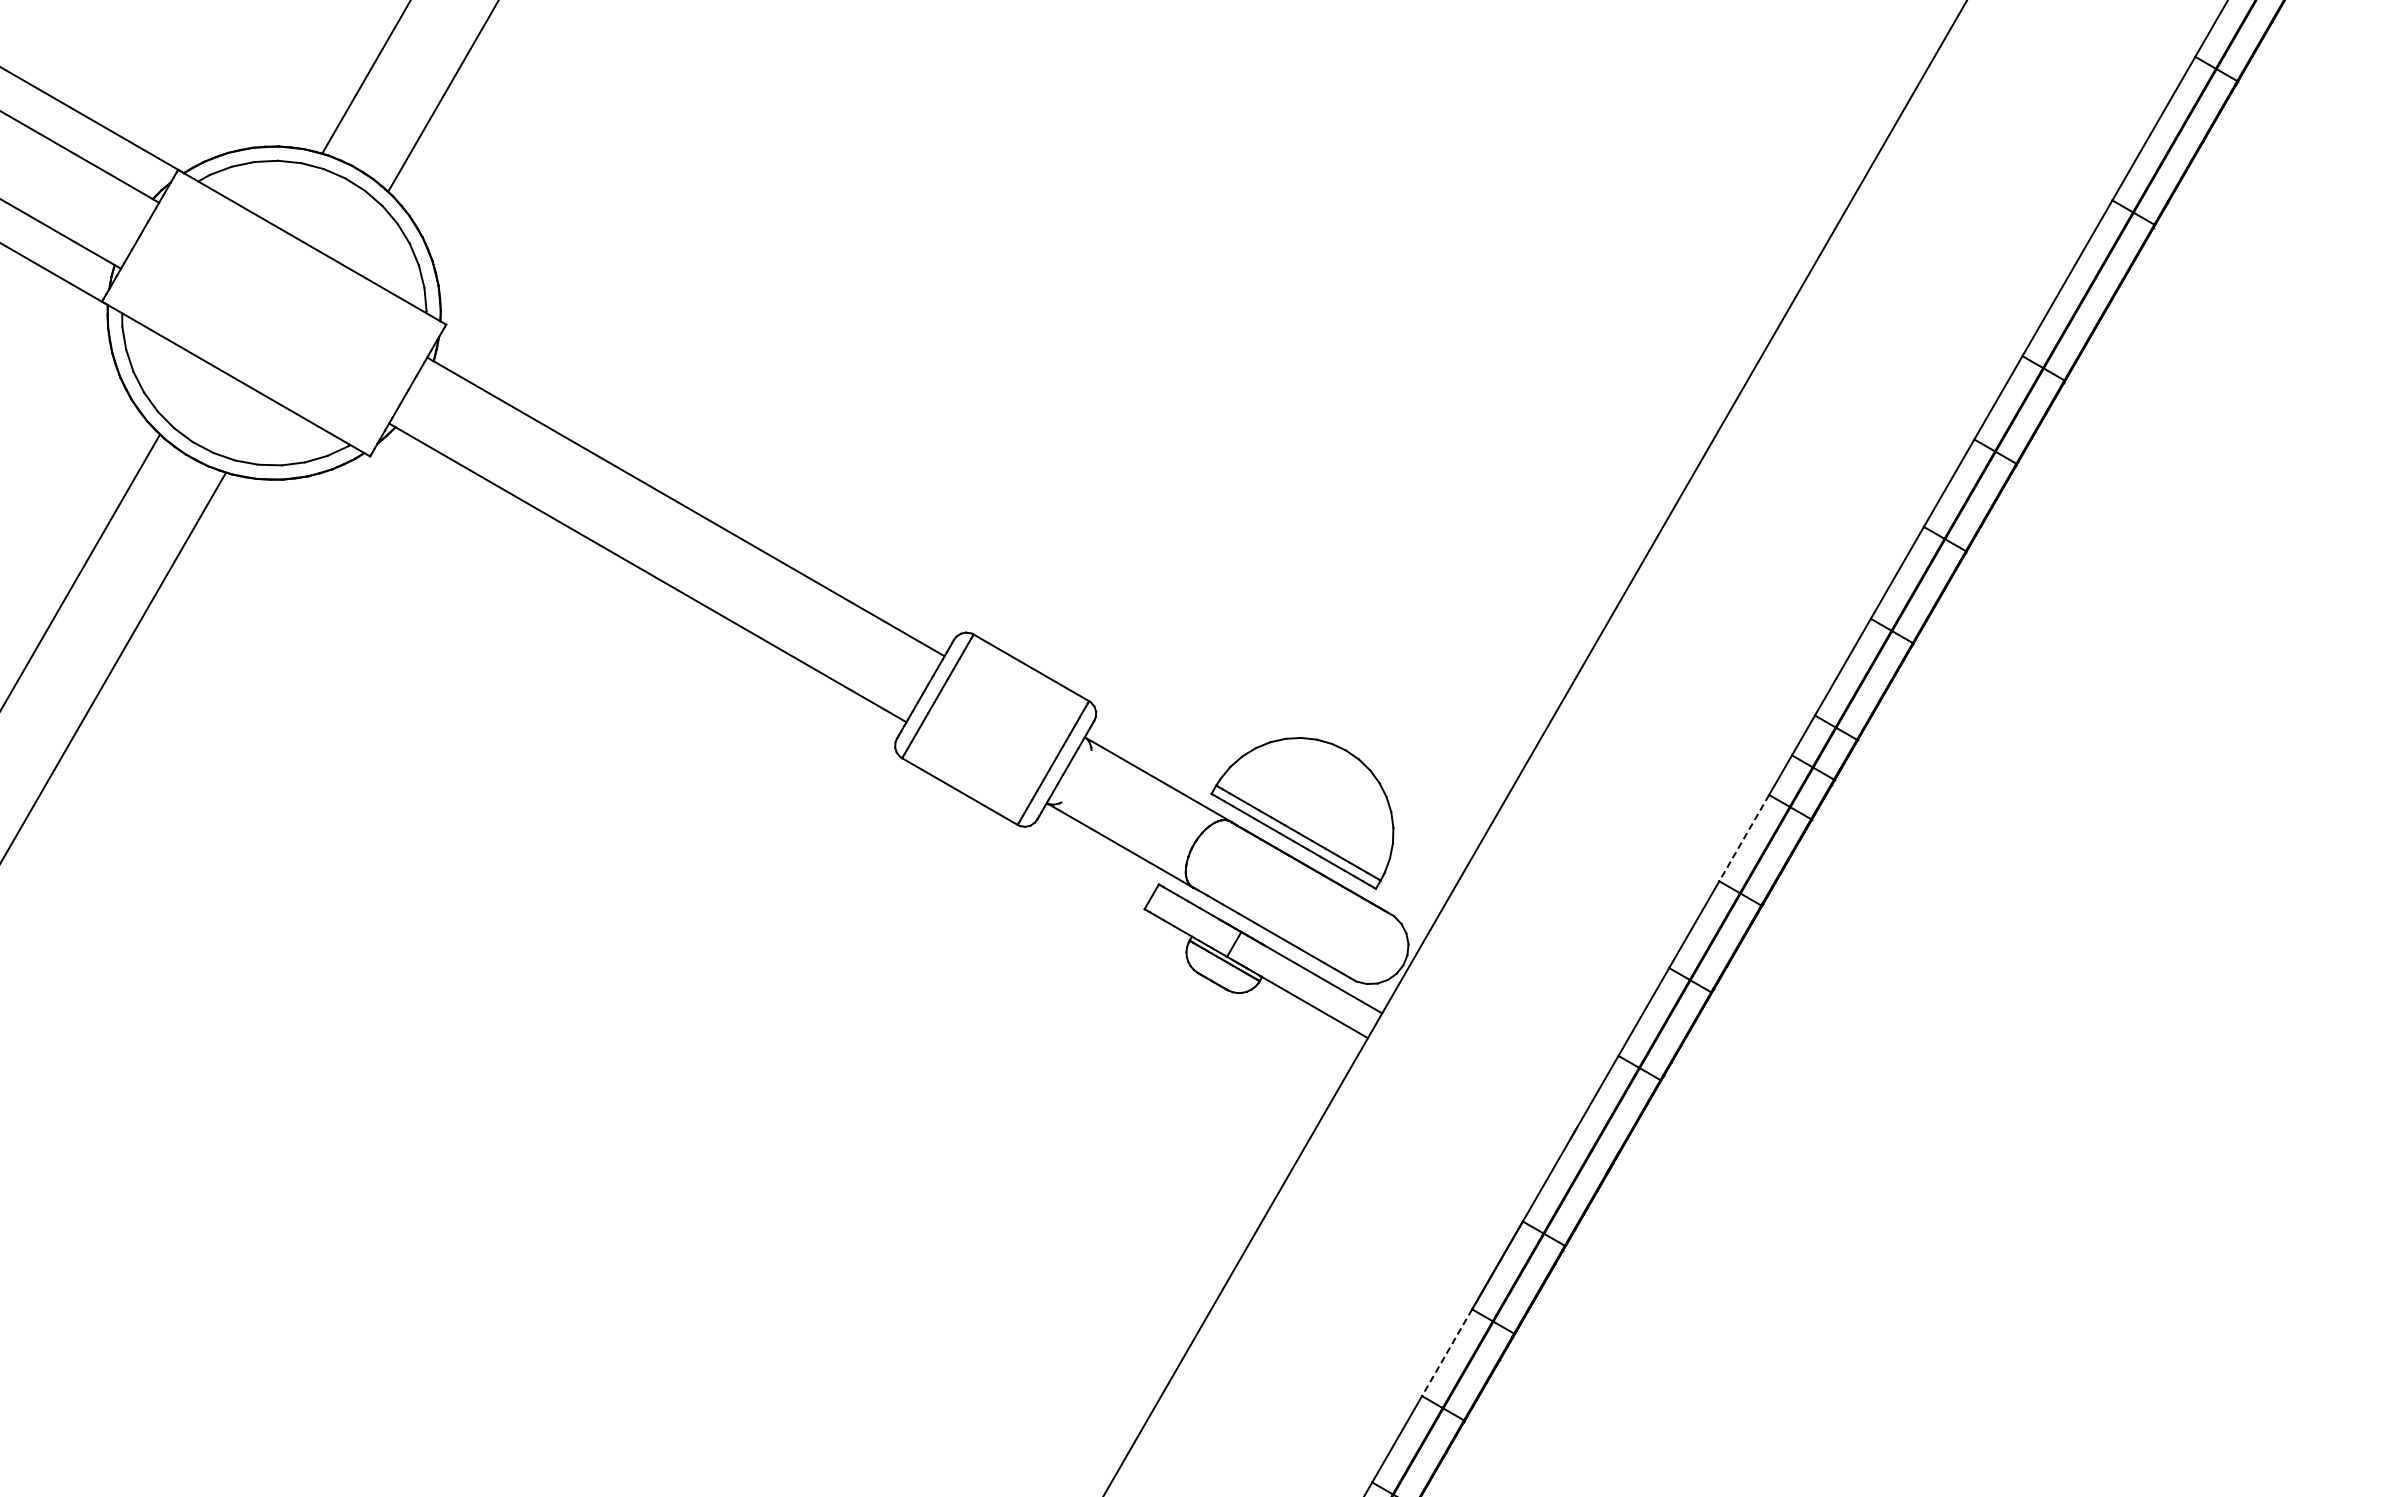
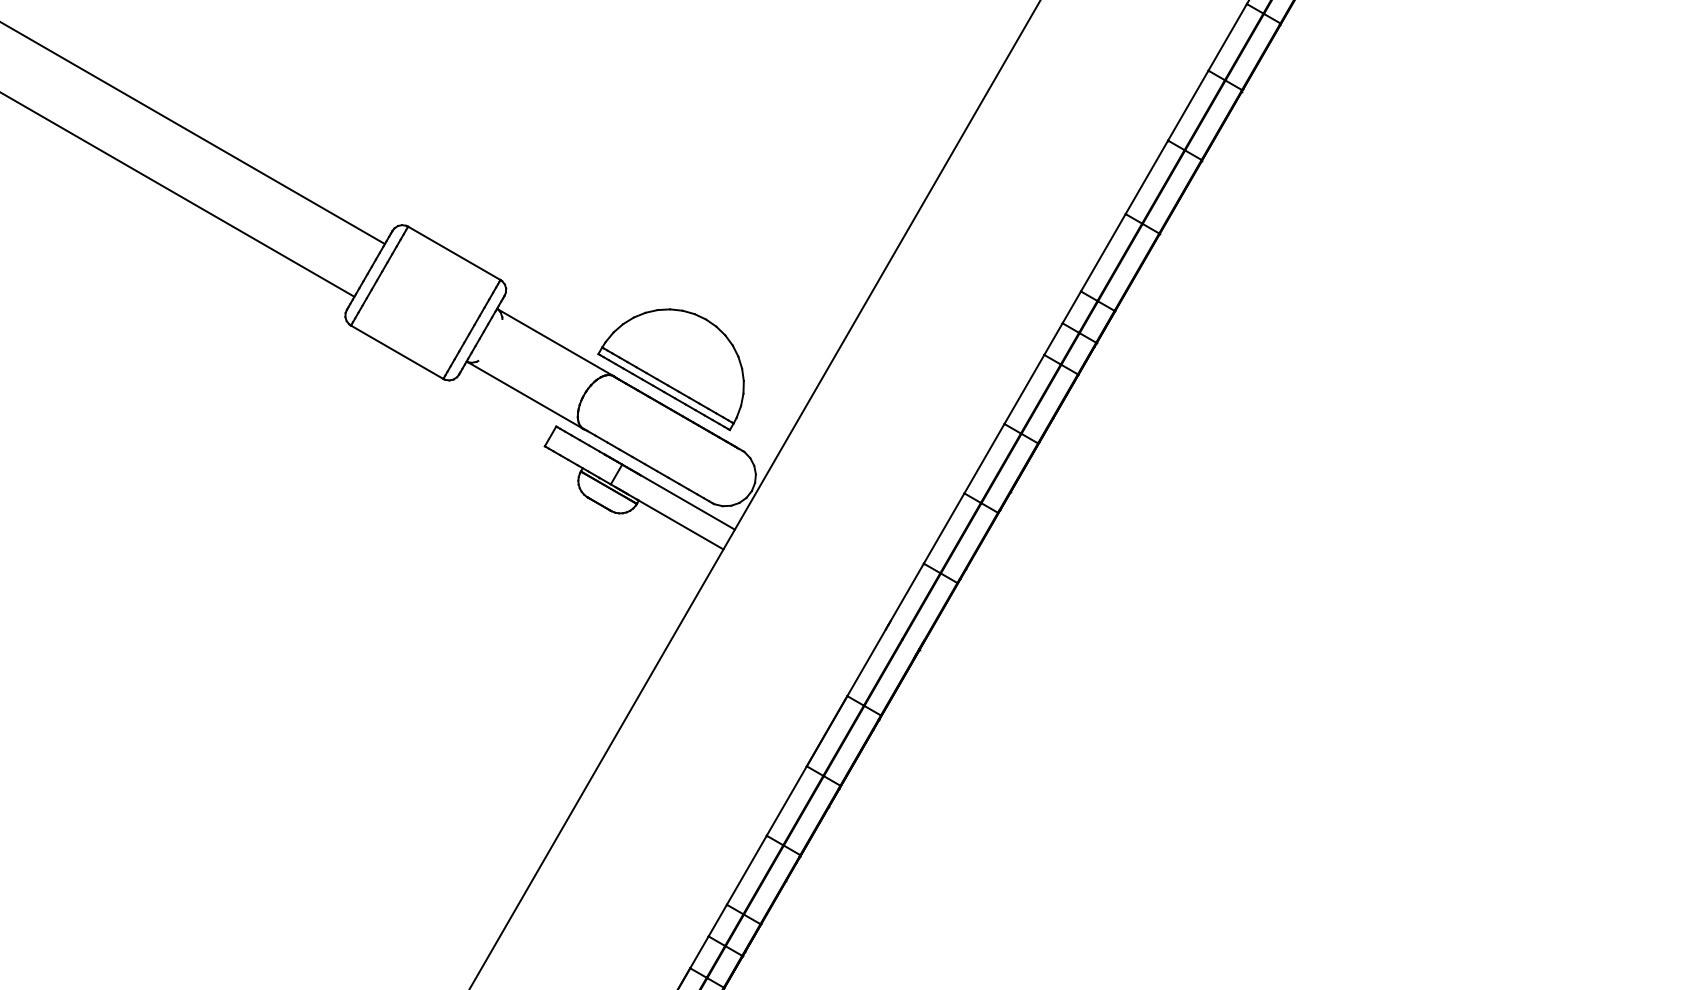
line: (1744, 838) -> (1024, 389), dashed -> solid
line: (1446, 1353) -> (786, 801), dashed -> solid

